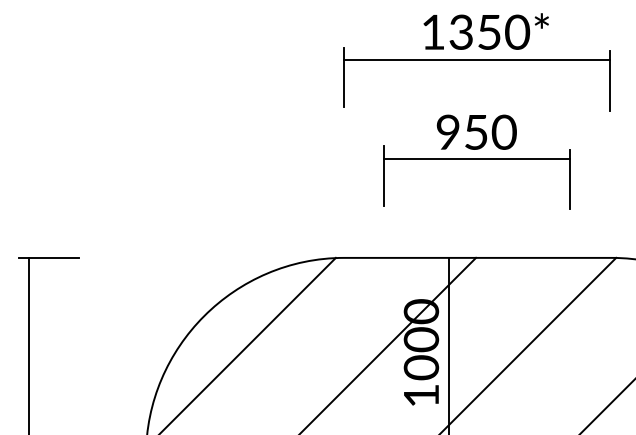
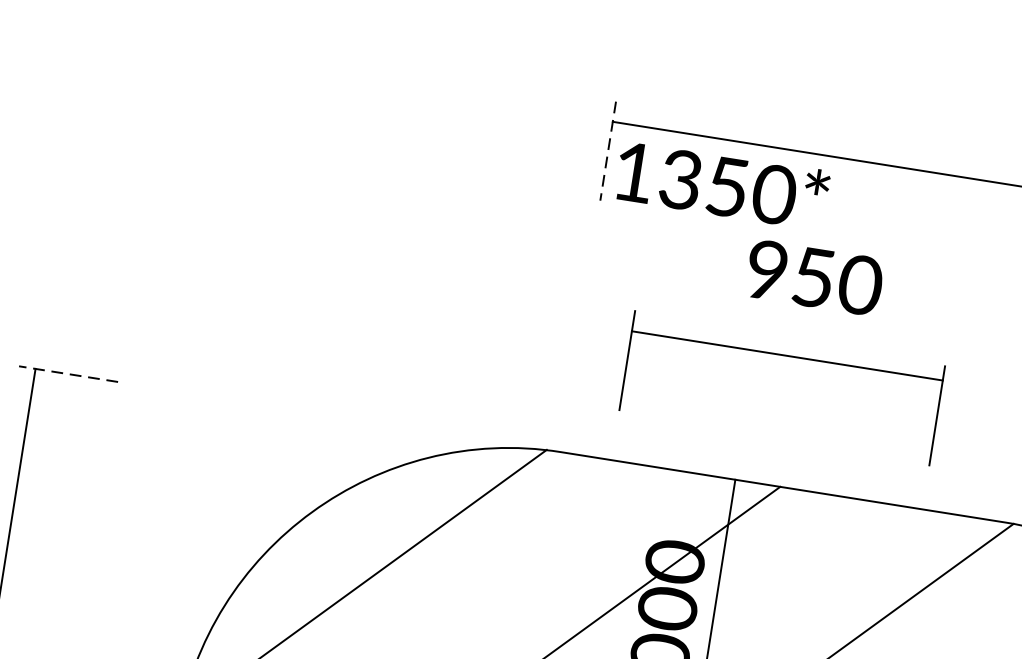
text: (485, 31) -> (721, 184), moved
line: (344, 77) -> (608, 151), solid -> dashed
part: (476, 159) -> (786, 357), moved
line: (48, 257) -> (68, 373), solid -> dashed

